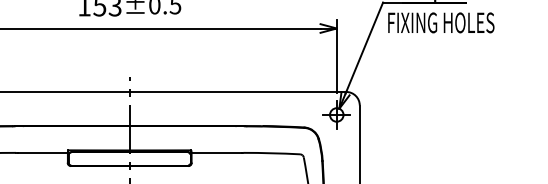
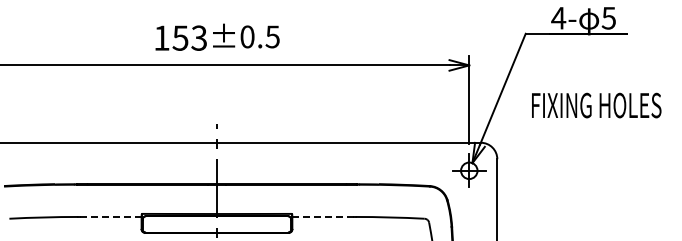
text: (441, 22) -> (596, 105), moved
line: (42, 152) -> (110, 216), solid -> dashed
line: (216, 152) -> (322, 216), solid -> dashed

